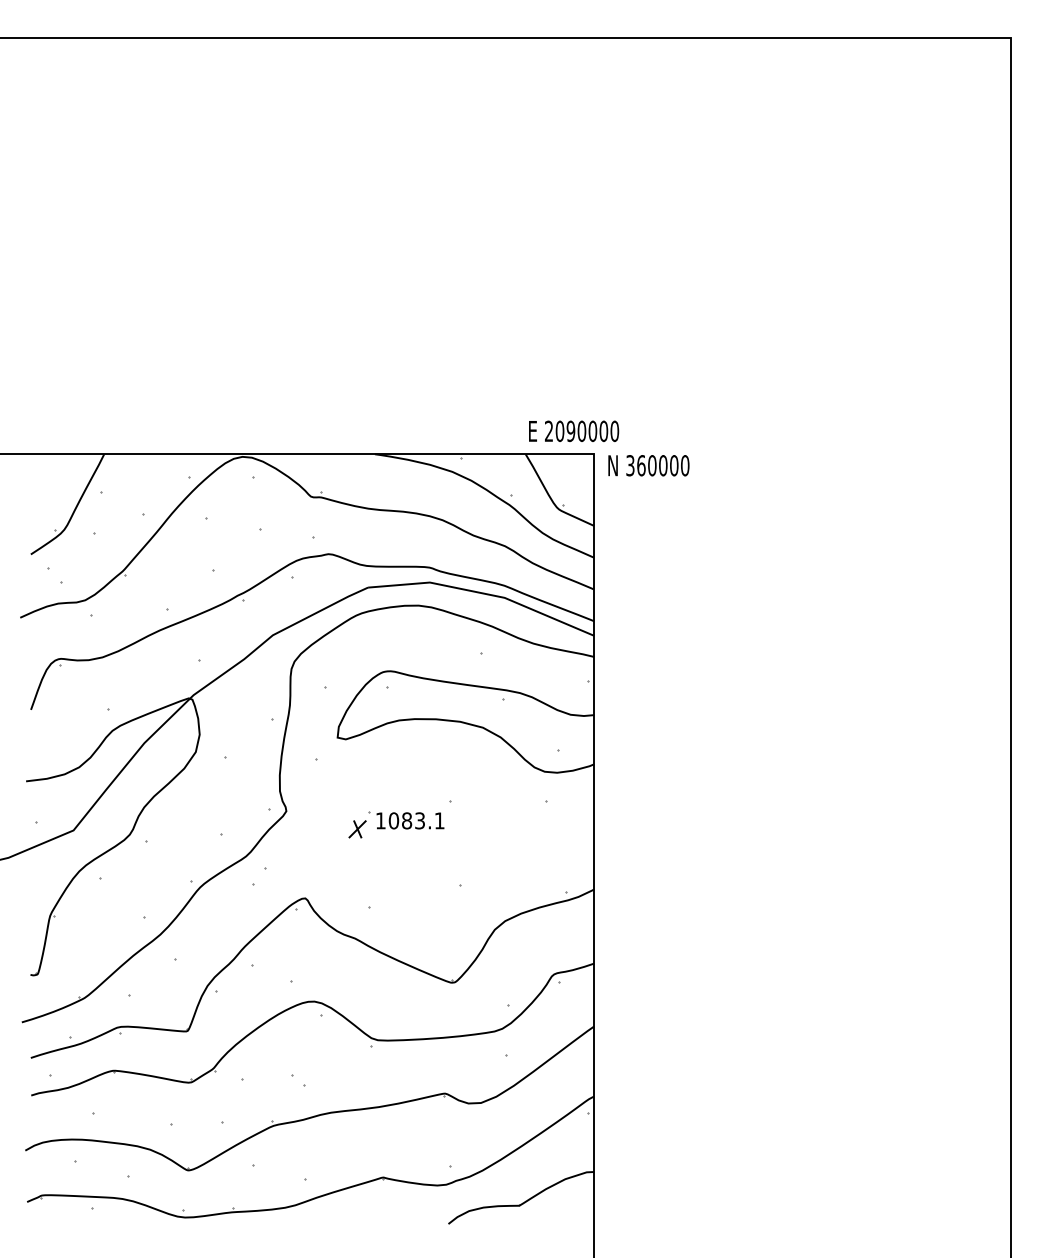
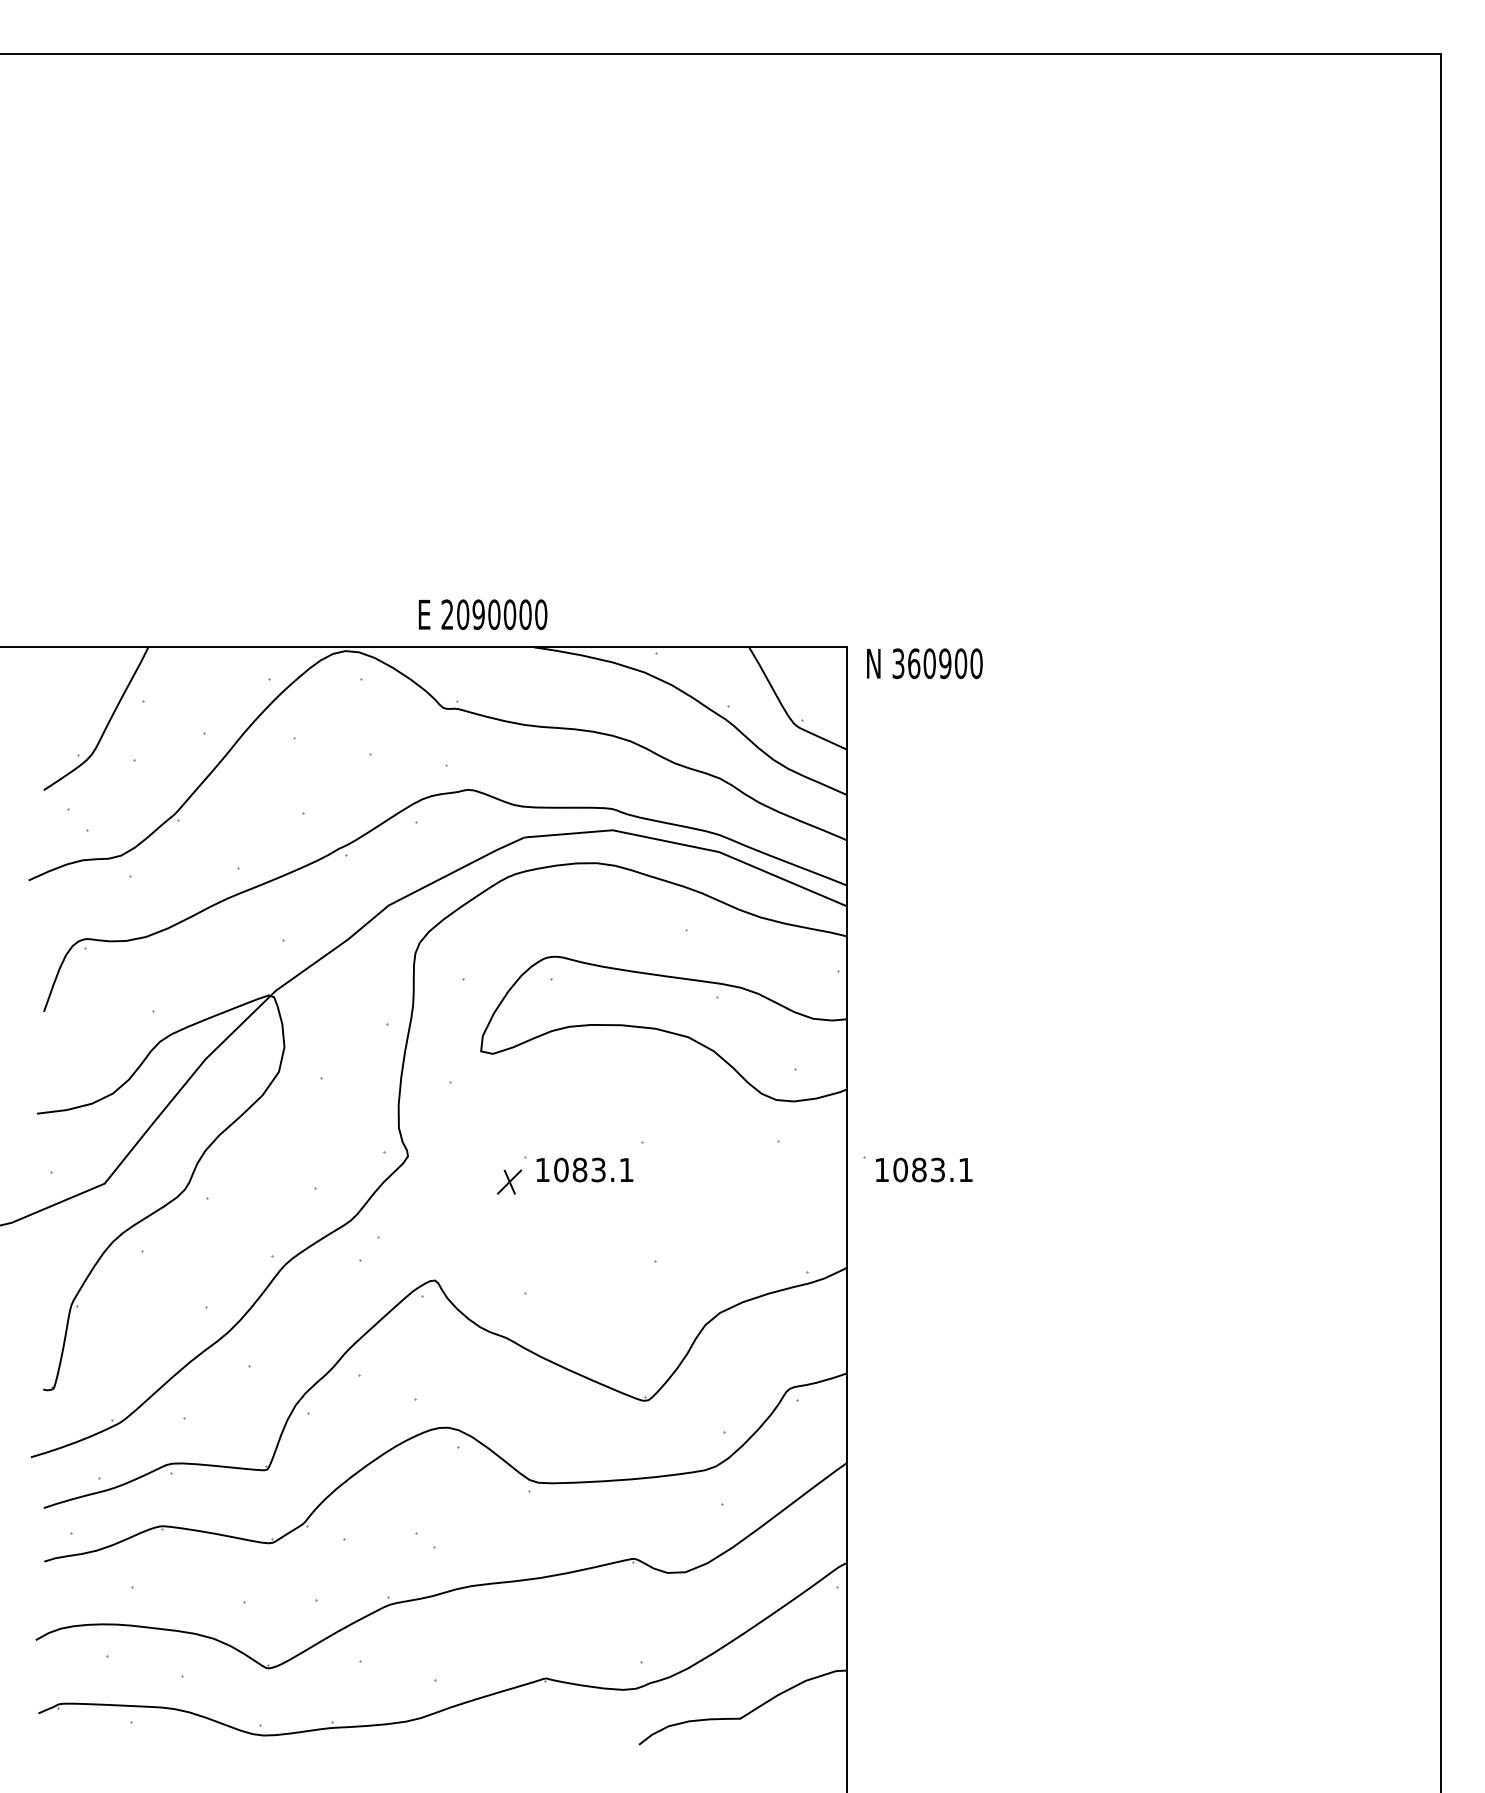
text: (574, 430) -> (483, 613), moved
text: (663, 465) -> (945, 663), 360000 -> 360900
part: (644, 820) -> (918, 1169), added

